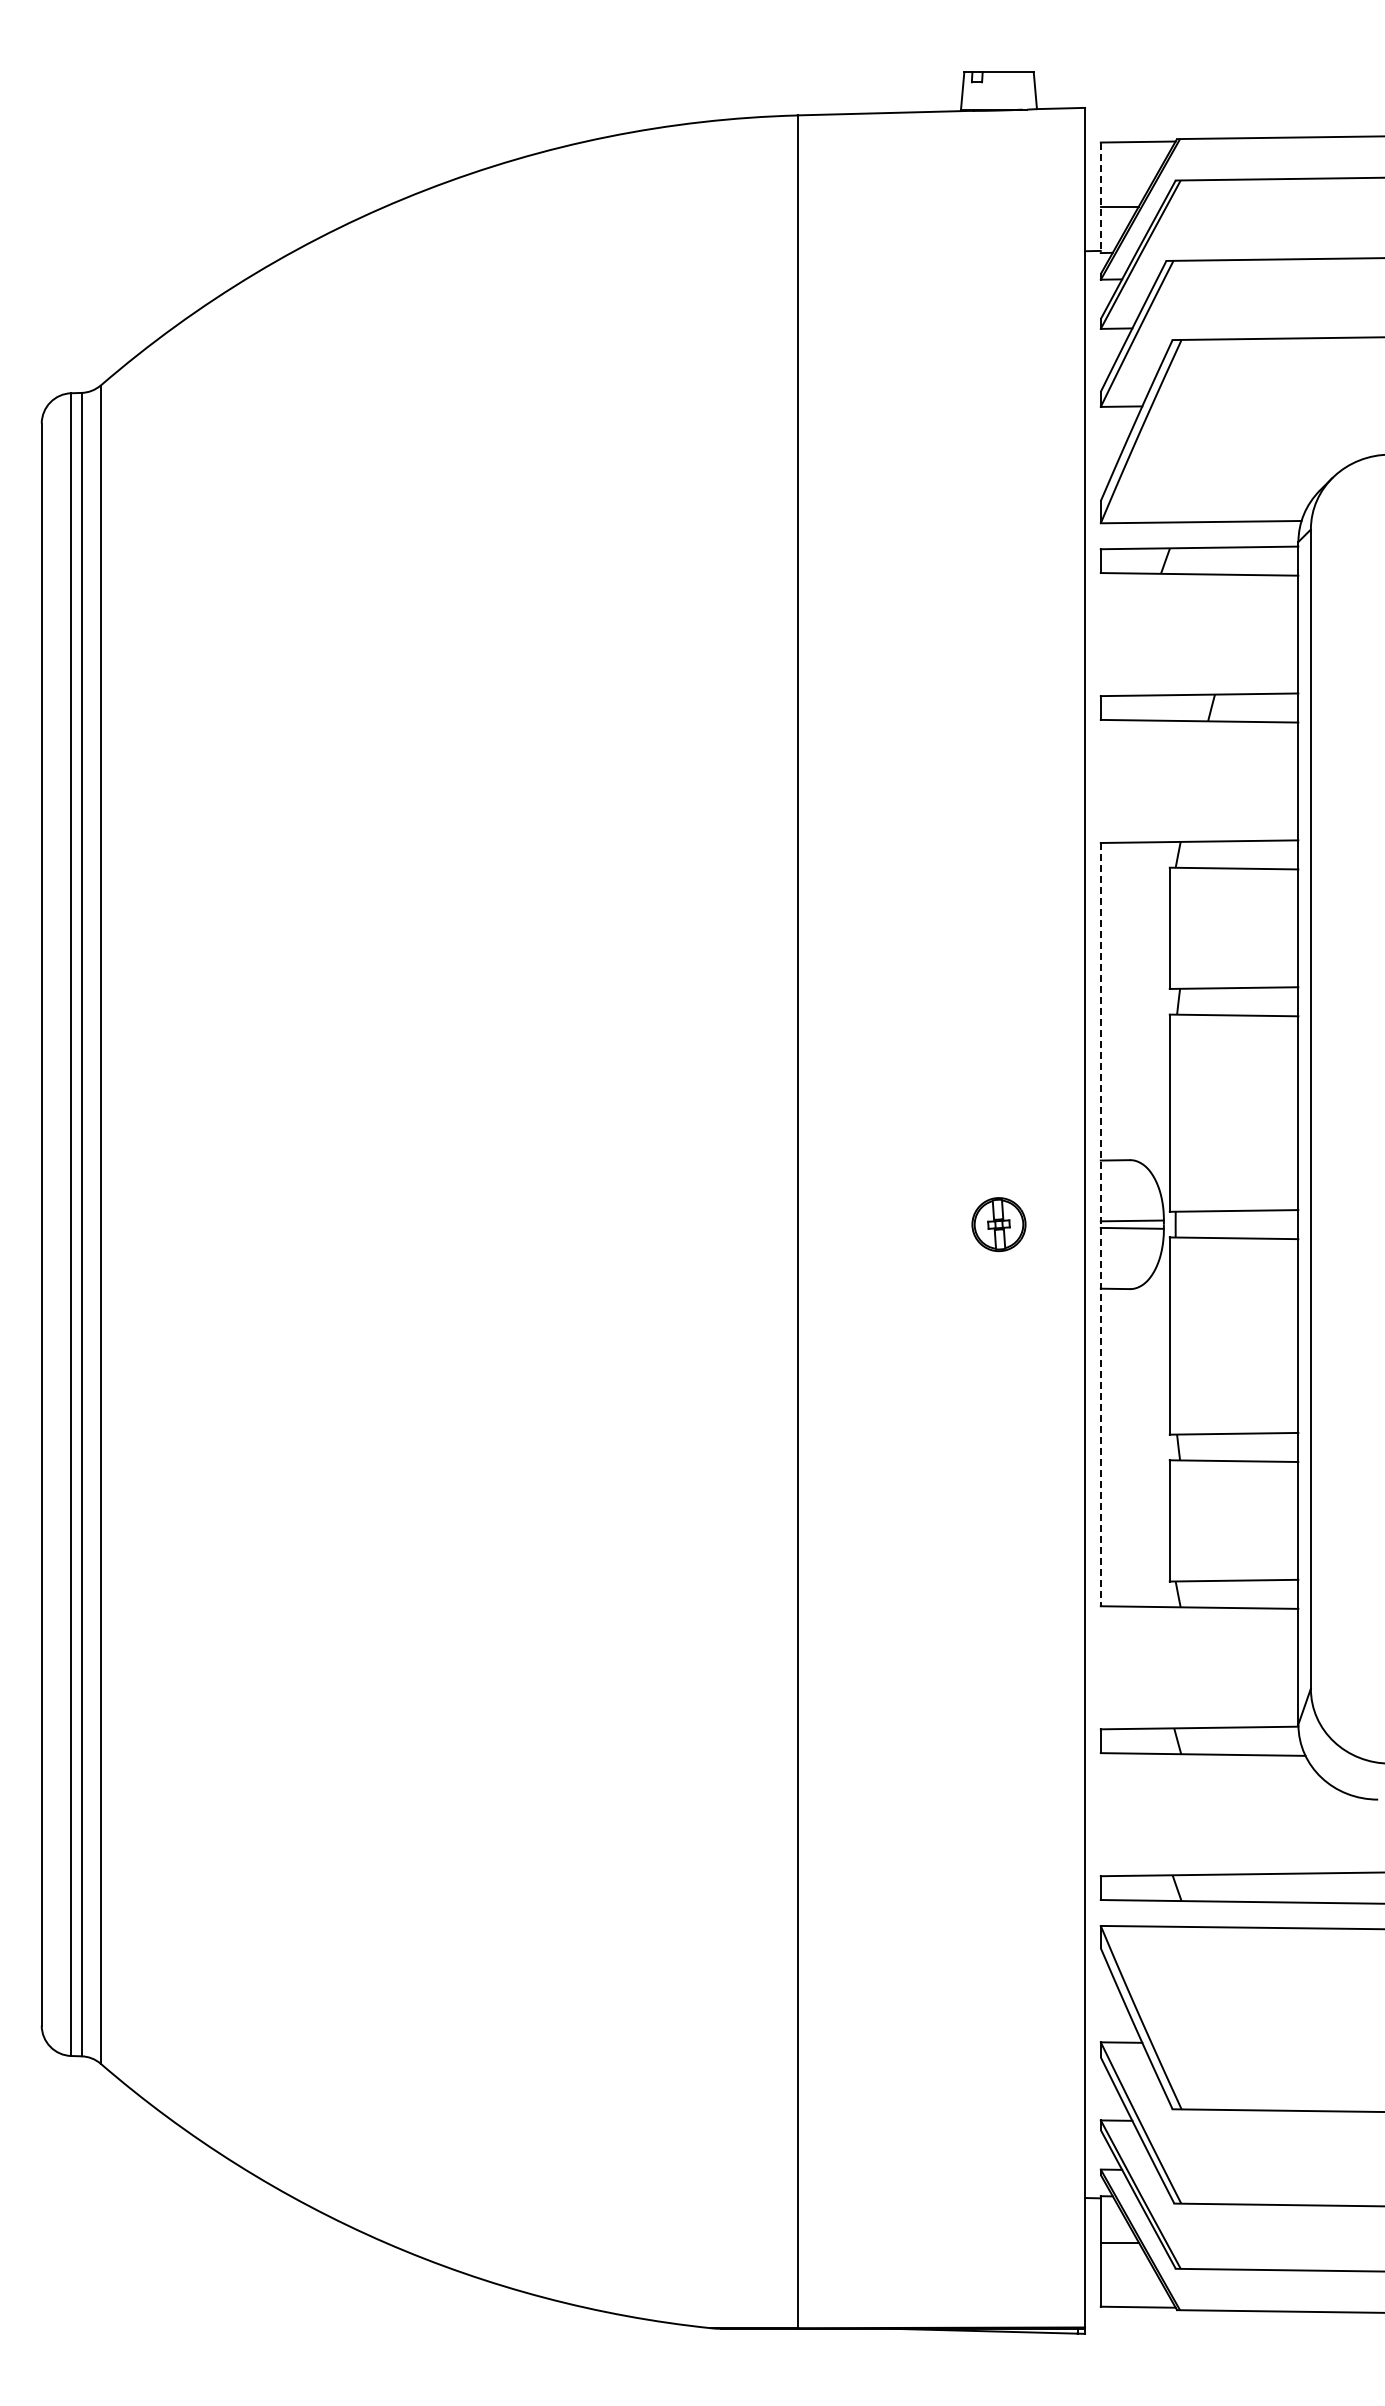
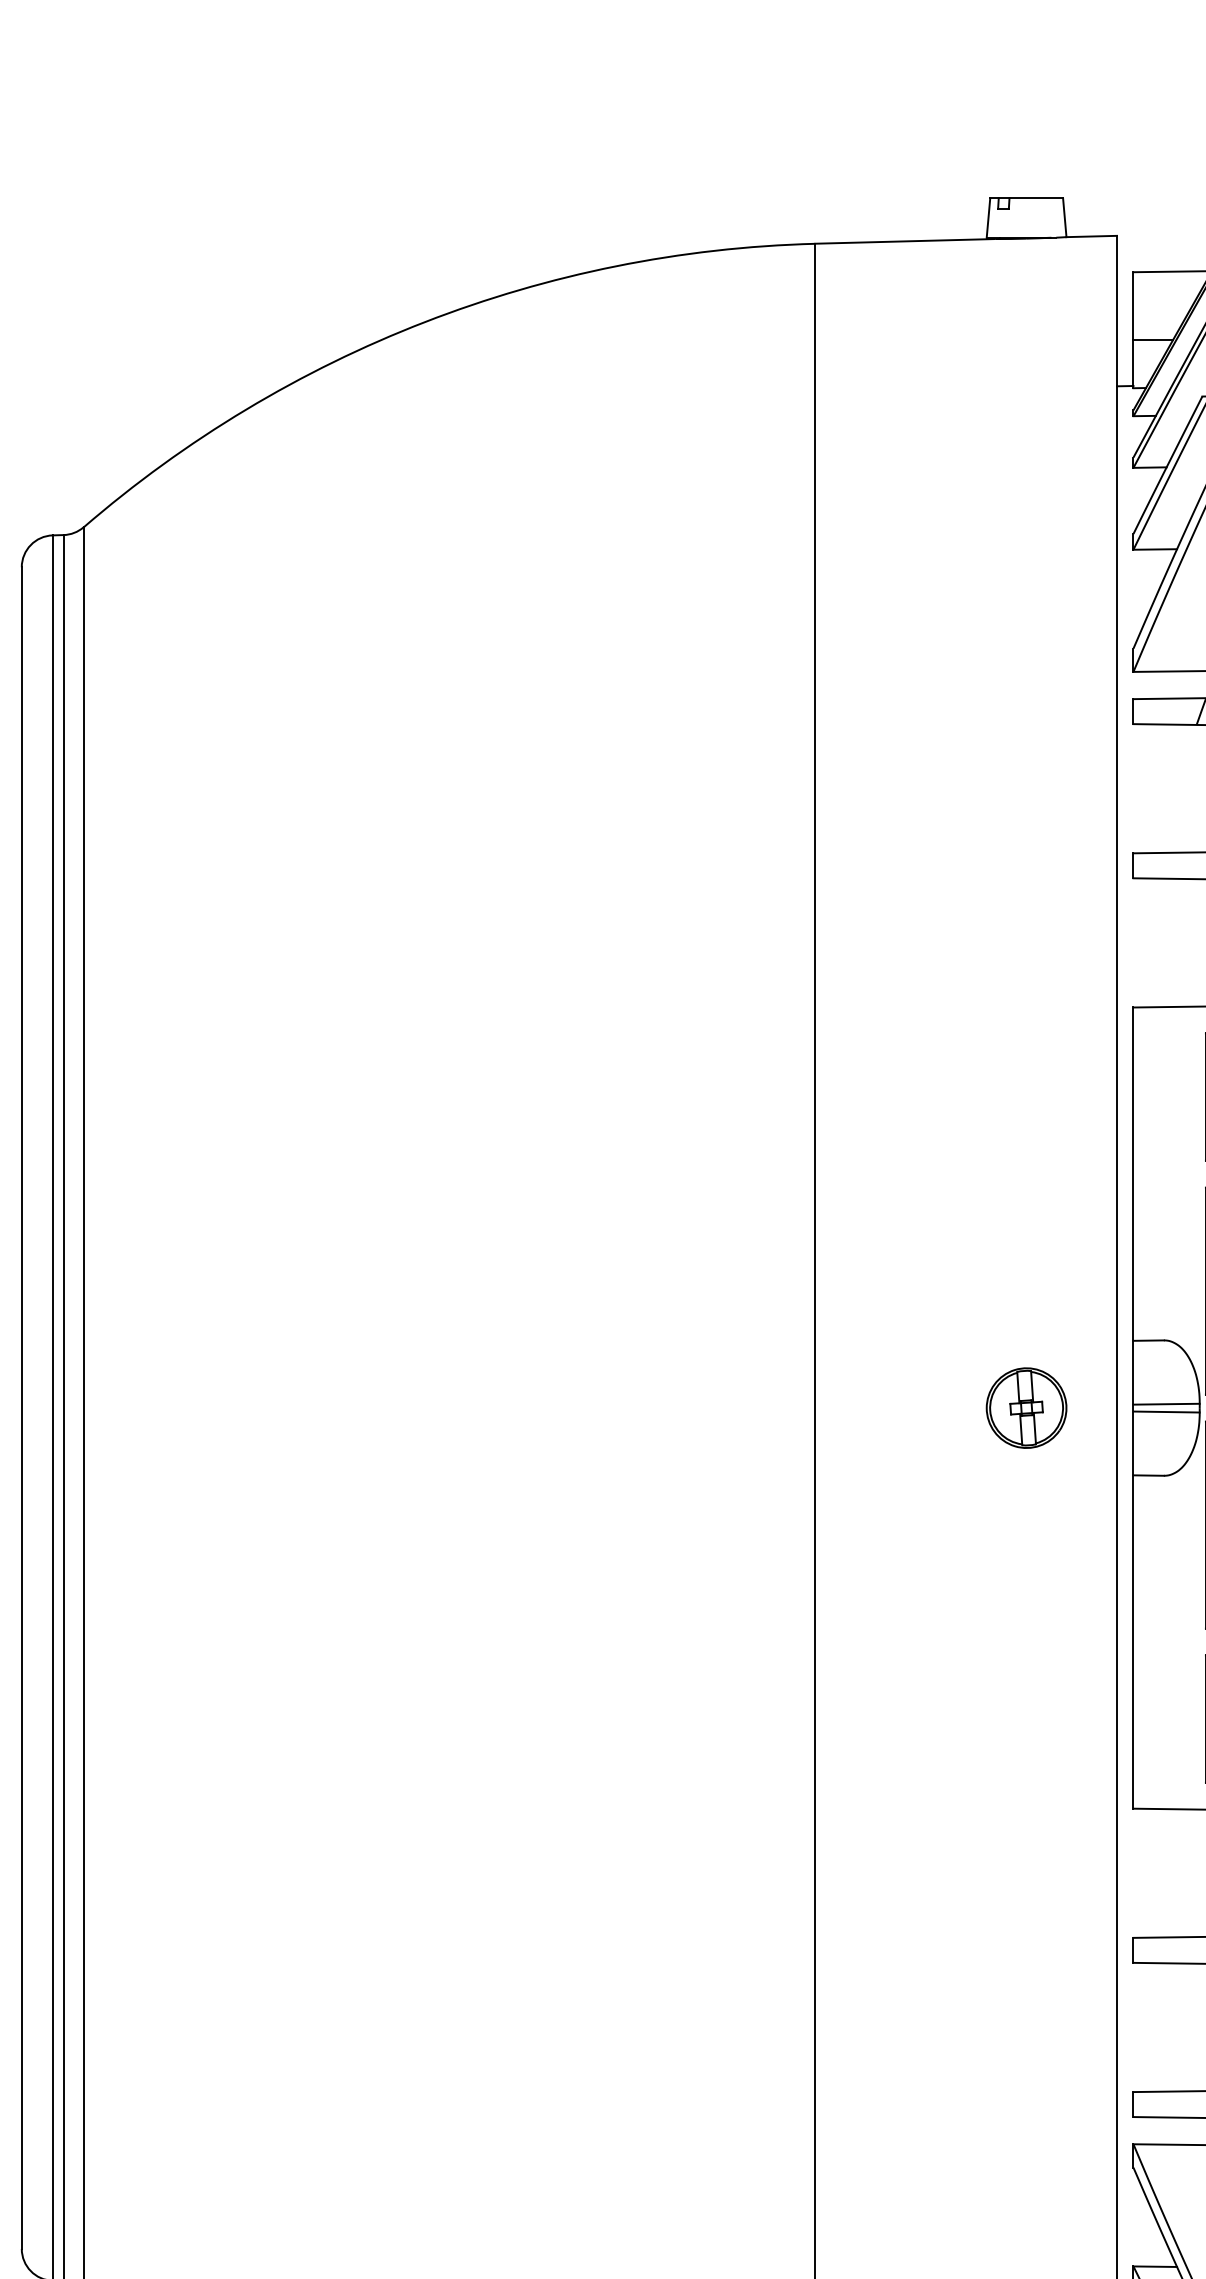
line: (1100, 198) -> (1133, 330), dashed -> solid
part: (998, 1224) -> (1026, 1407), size x1.43
line: (1100, 1224) -> (1133, 1407), dashed -> solid

